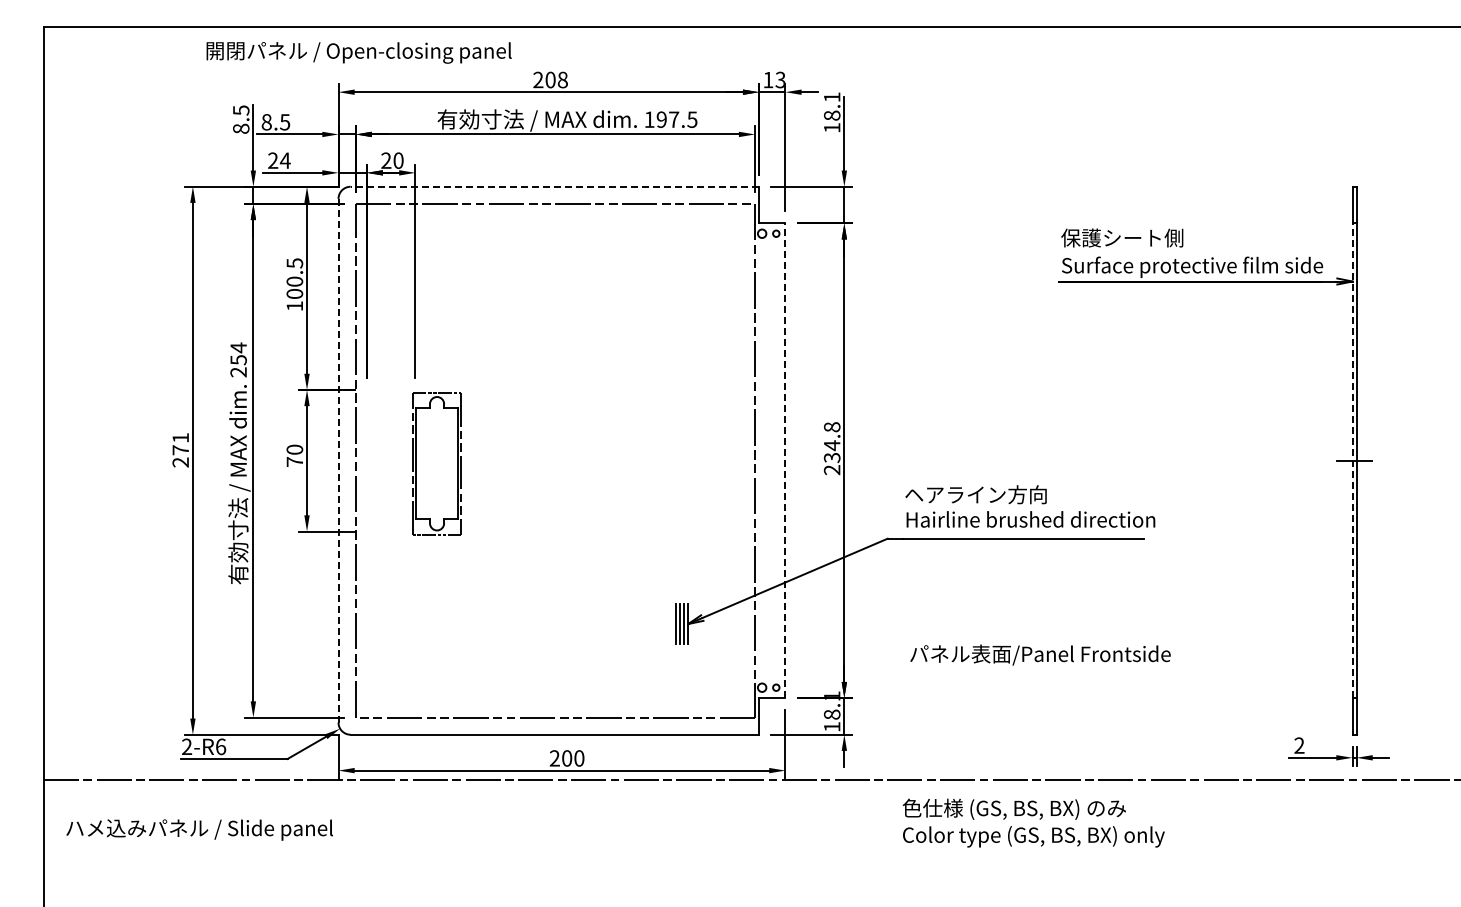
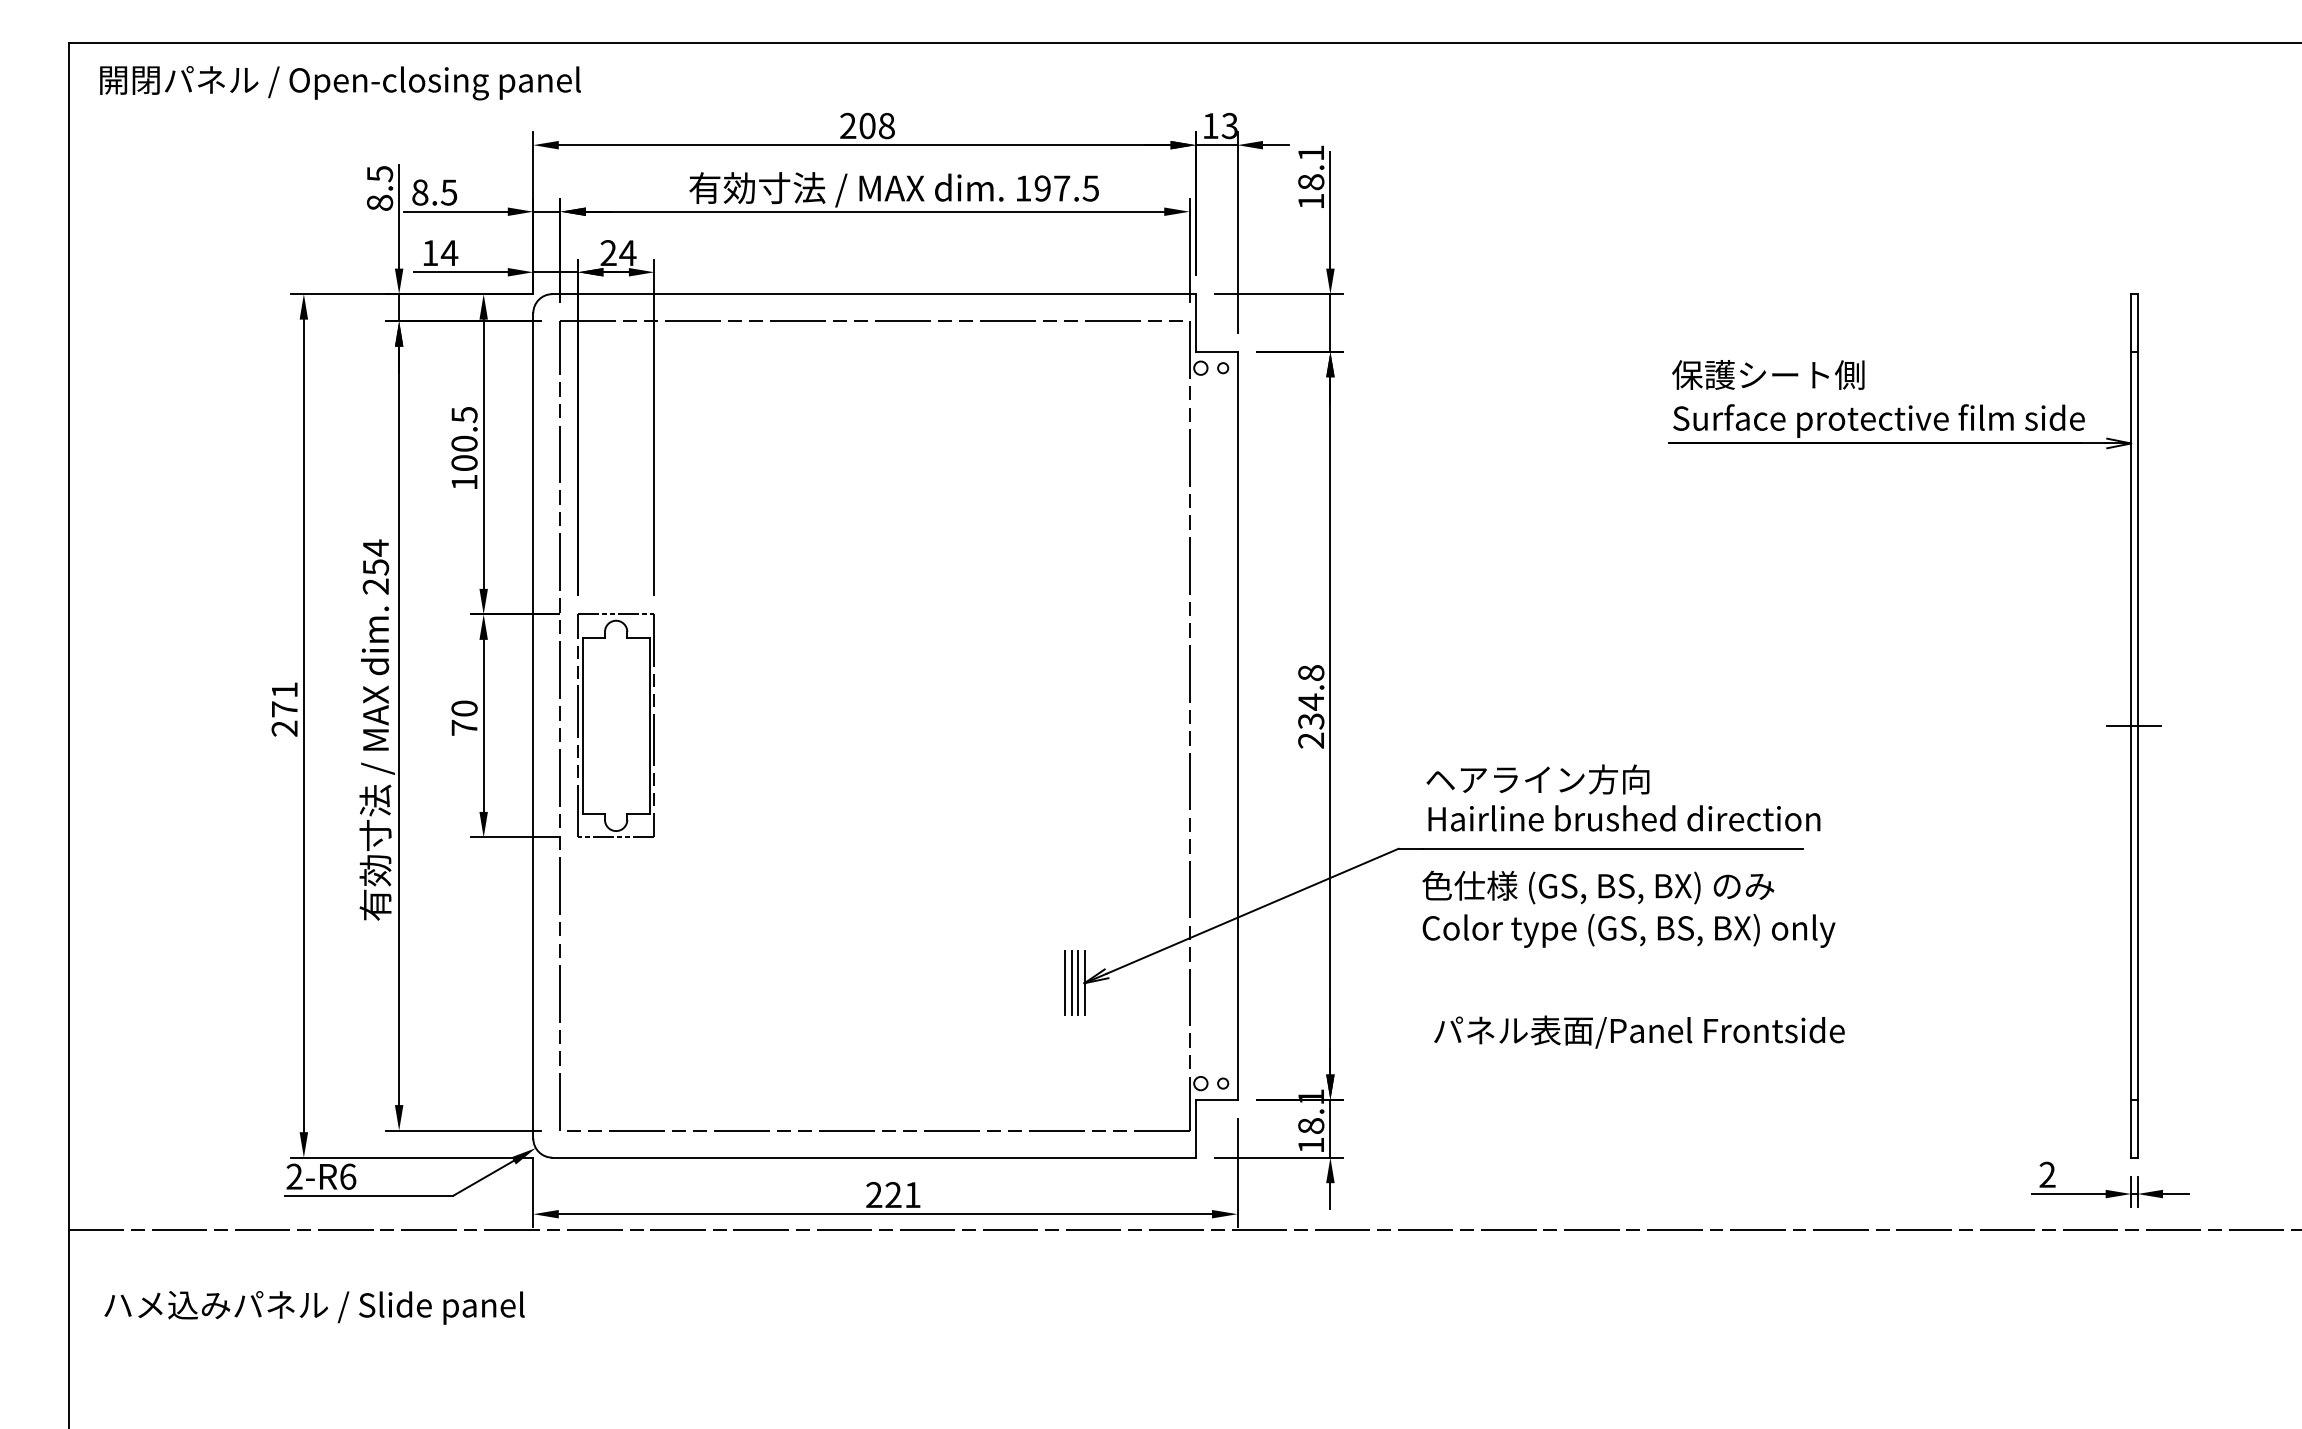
text: (358, 52) -> (339, 82), moved
text: (273, 160) -> (430, 252), 24 -> 14
text: (398, 160) -> (627, 252), 20 -> 24
line: (554, 186) -> (873, 293), dashed -> solid
line: (338, 460) -> (533, 725), dashed -> solid
line: (785, 460) -> (1237, 725), dashed -> solid
line: (1352, 460) -> (2131, 725), dashed -> solid
part: (436, 463) -> (615, 725), moved
text: (573, 758) -> (903, 1195), 200 -> 221
text: (1033, 822) -> (1628, 908), moved

